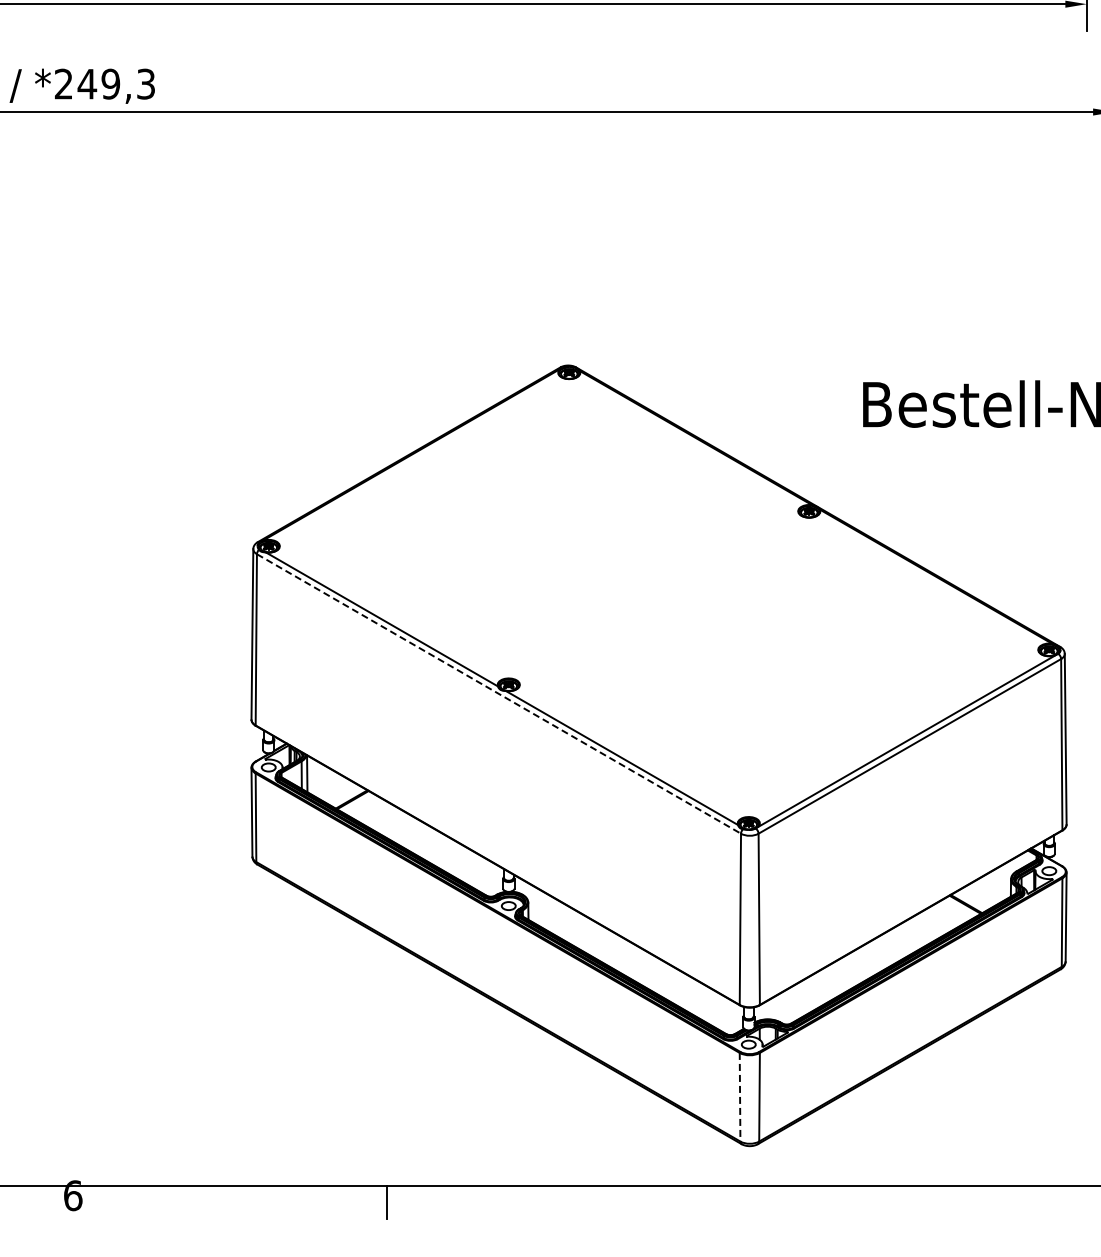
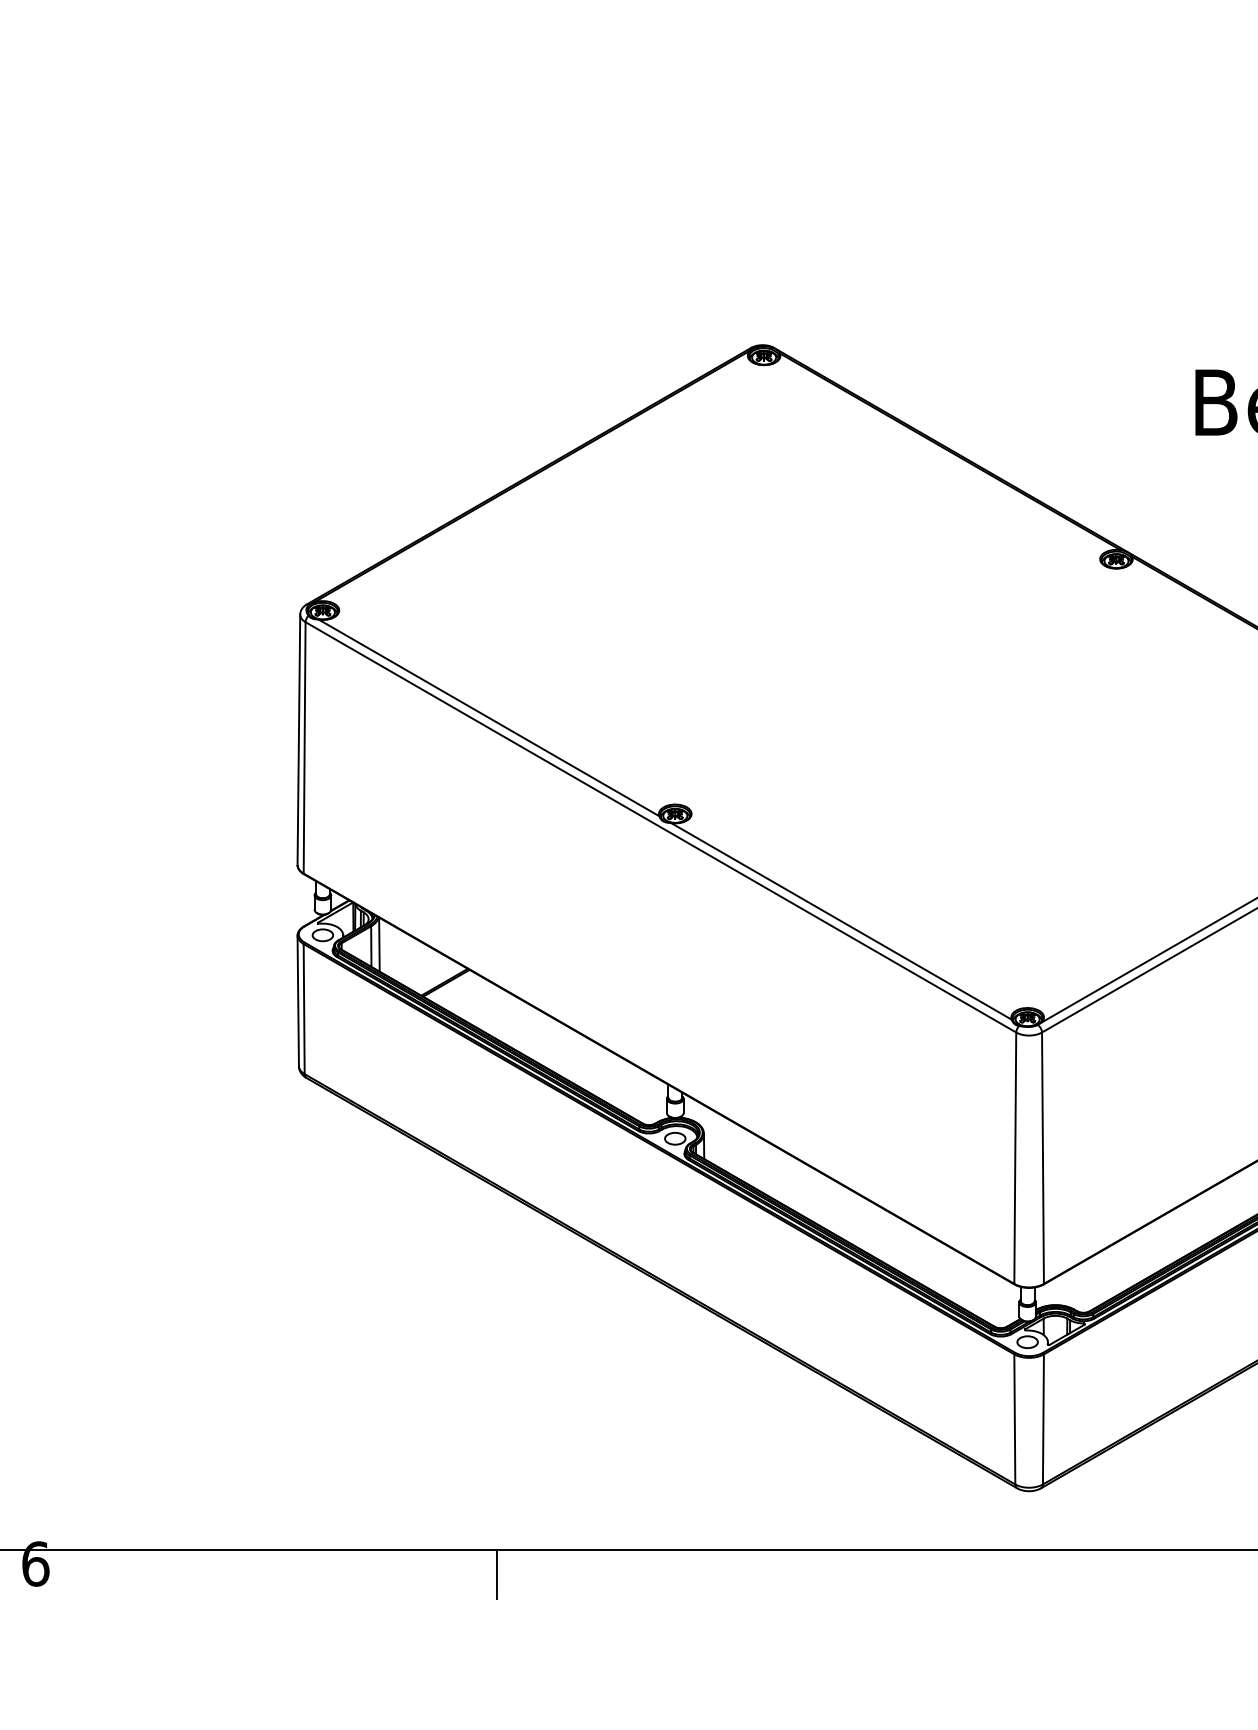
line: (499, 694) -> (661, 828), dashed -> solid
line: (740, 1097) -> (1015, 1419), dashed -> solid

